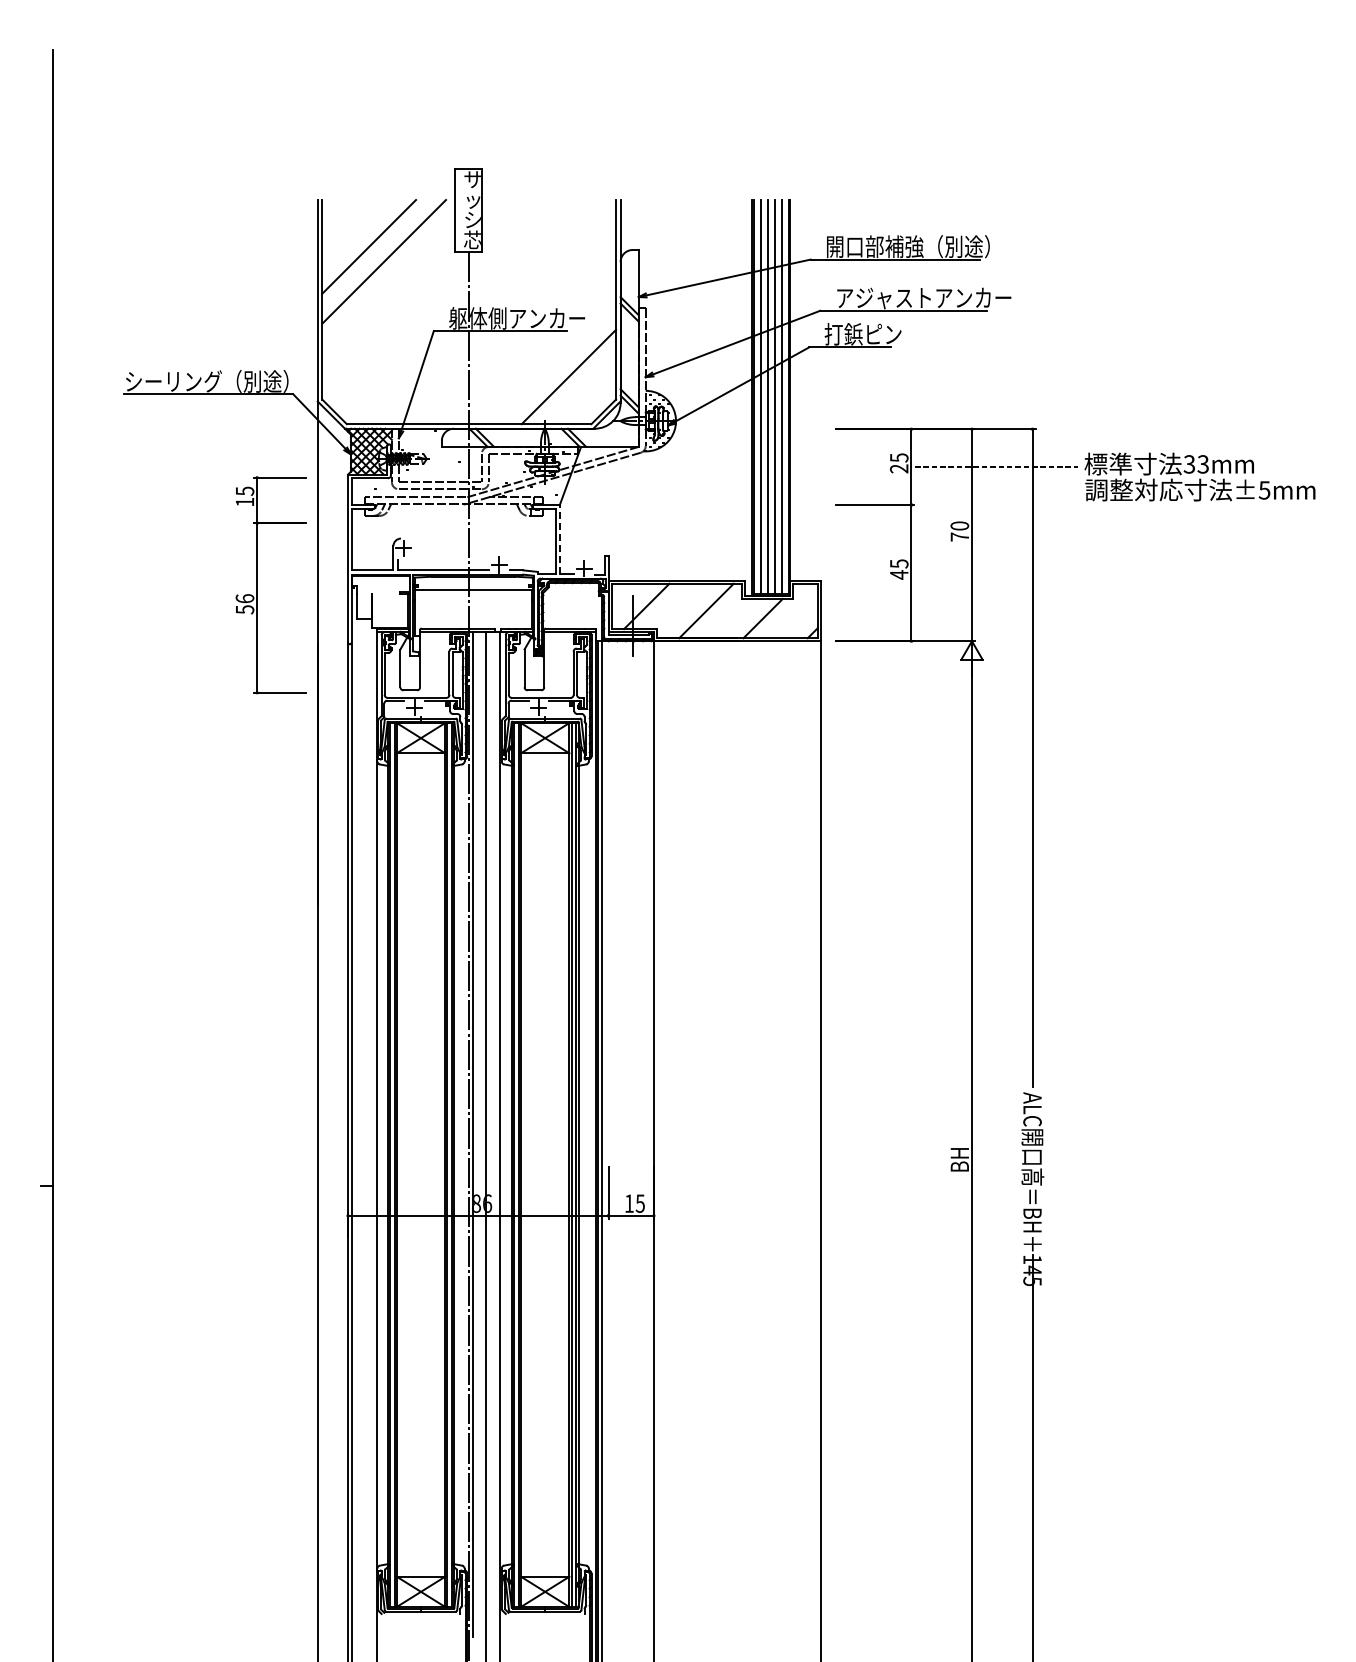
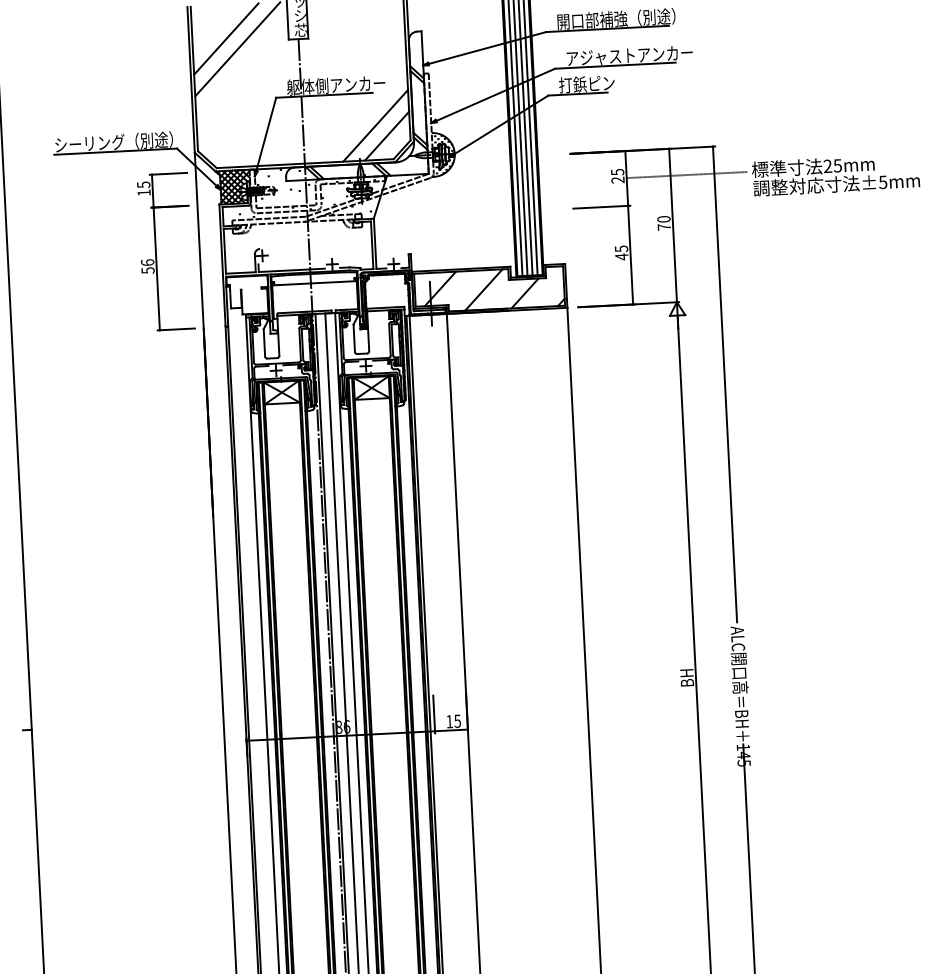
line: (583, 391) -> (386, 135), added
text: (1195, 464) -> (832, 166), 33mm -> 25mm
line: (560, 539) -> (375, 243), dashed -> solid
part: (257, 585) -> (156, 252), moved

